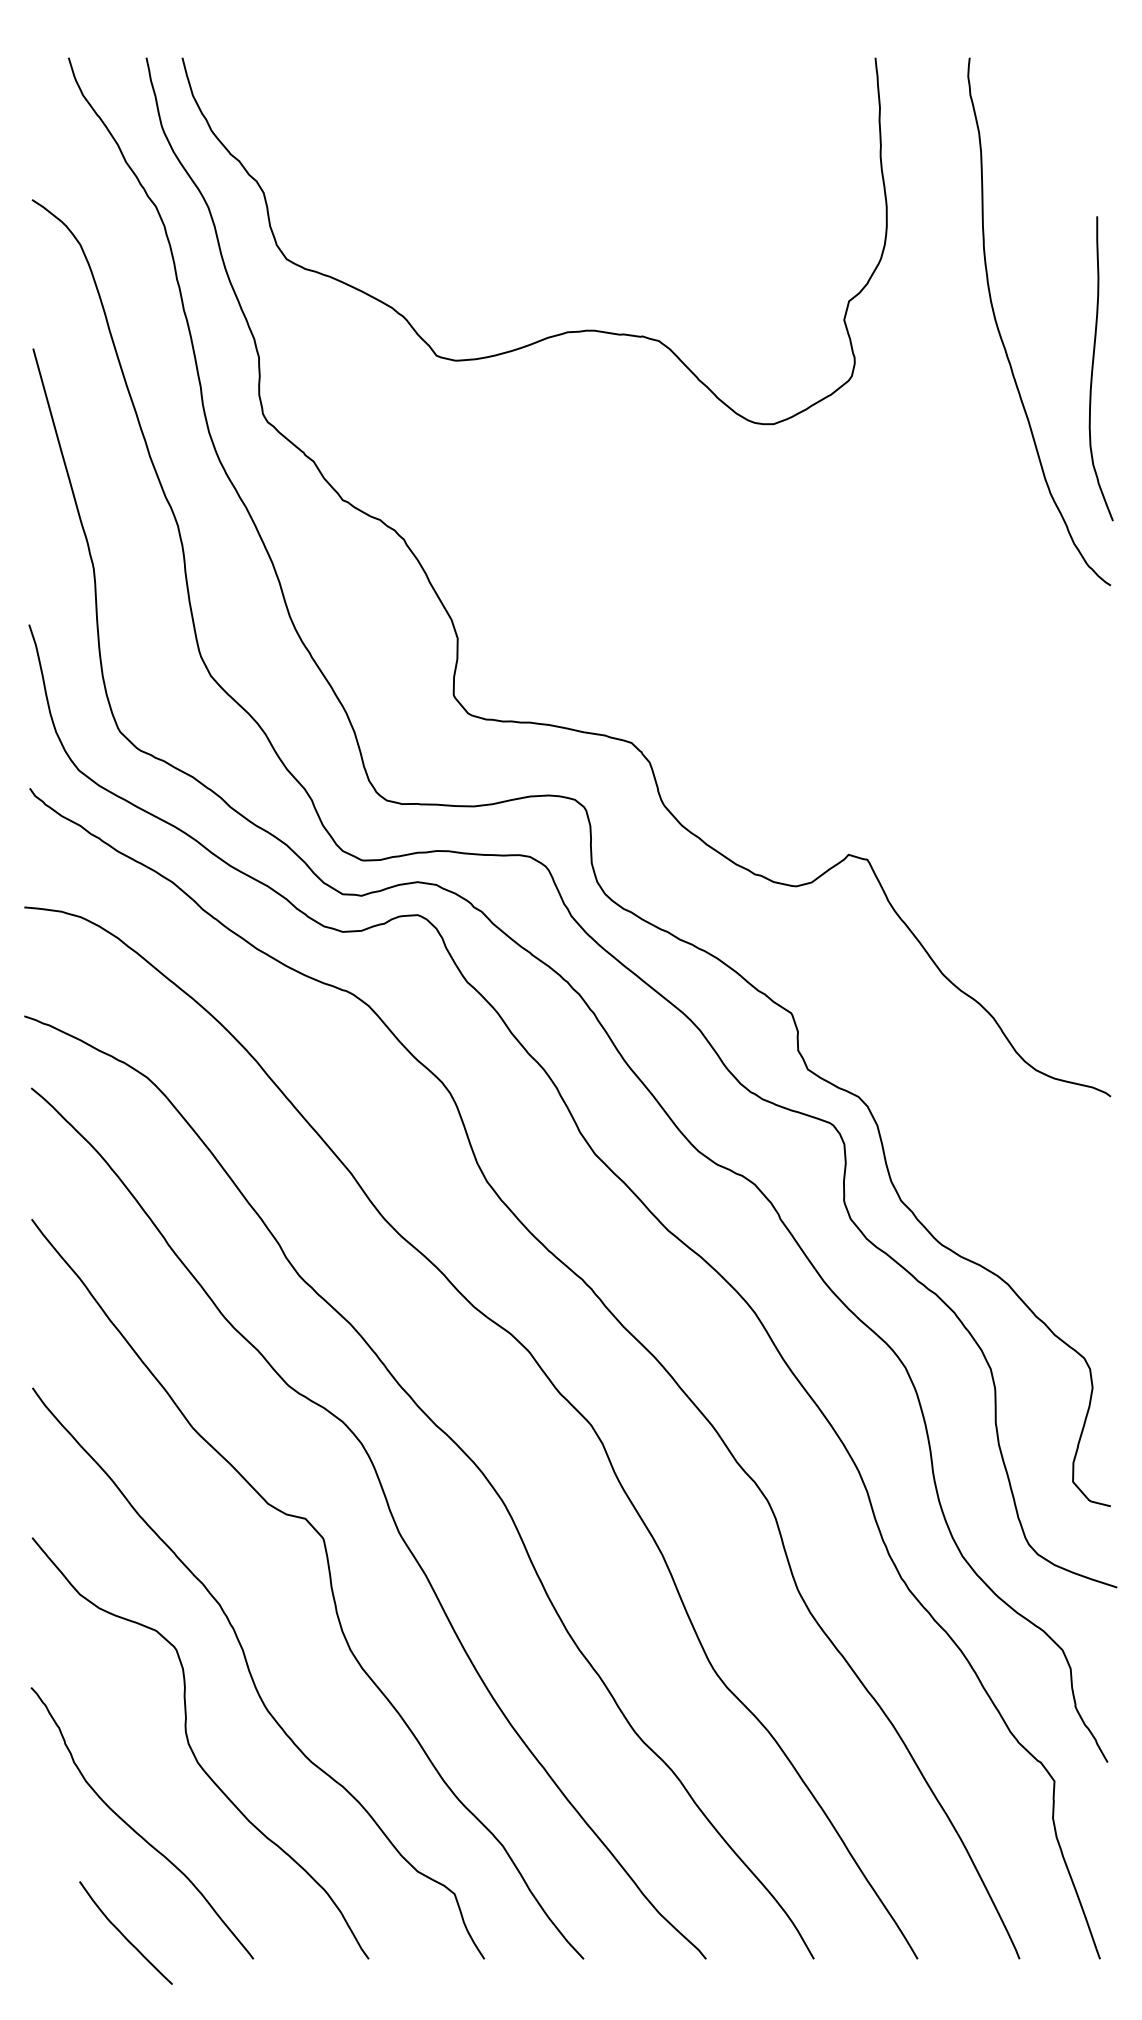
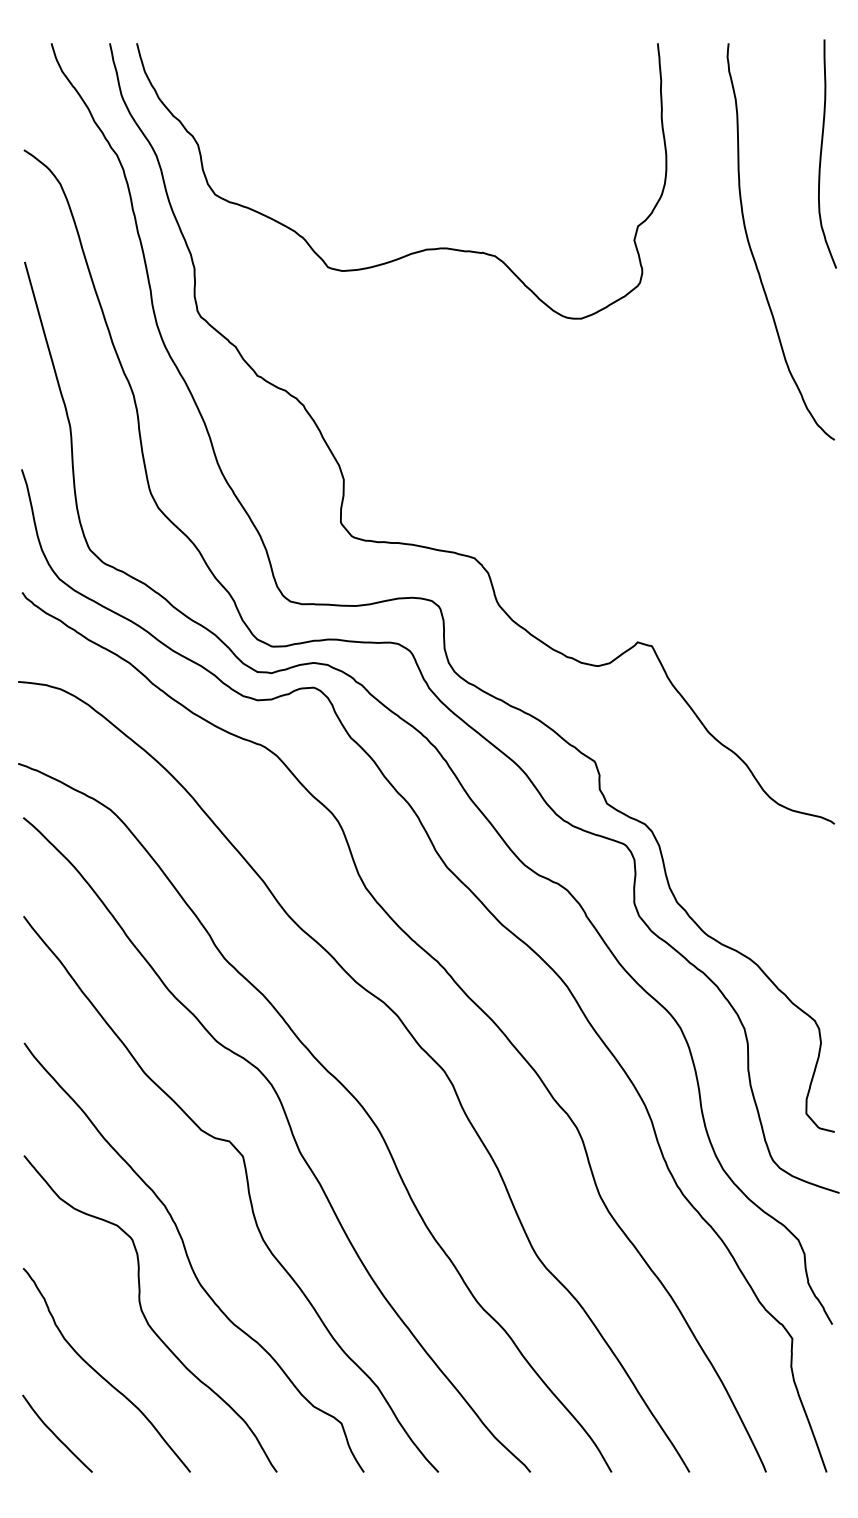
curve: (1094, 364) -> (822, 150), moved
curve: (123, 1934) -> (55, 1434), moved

